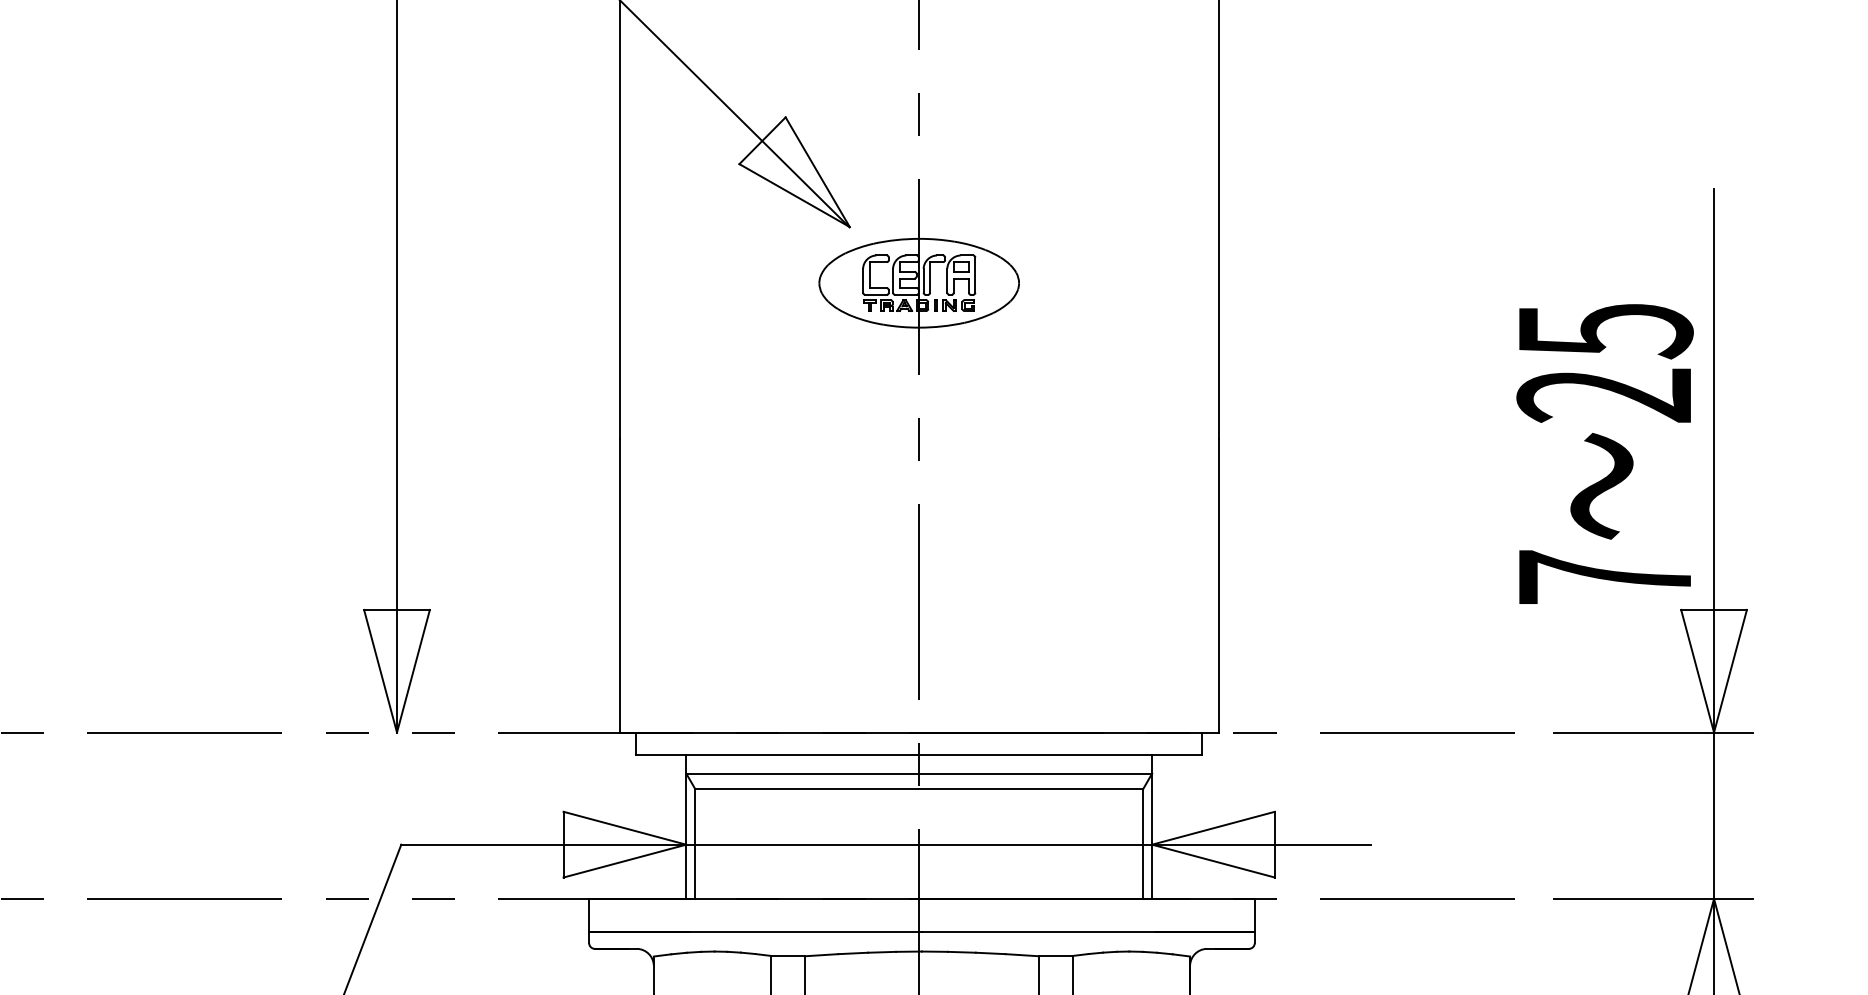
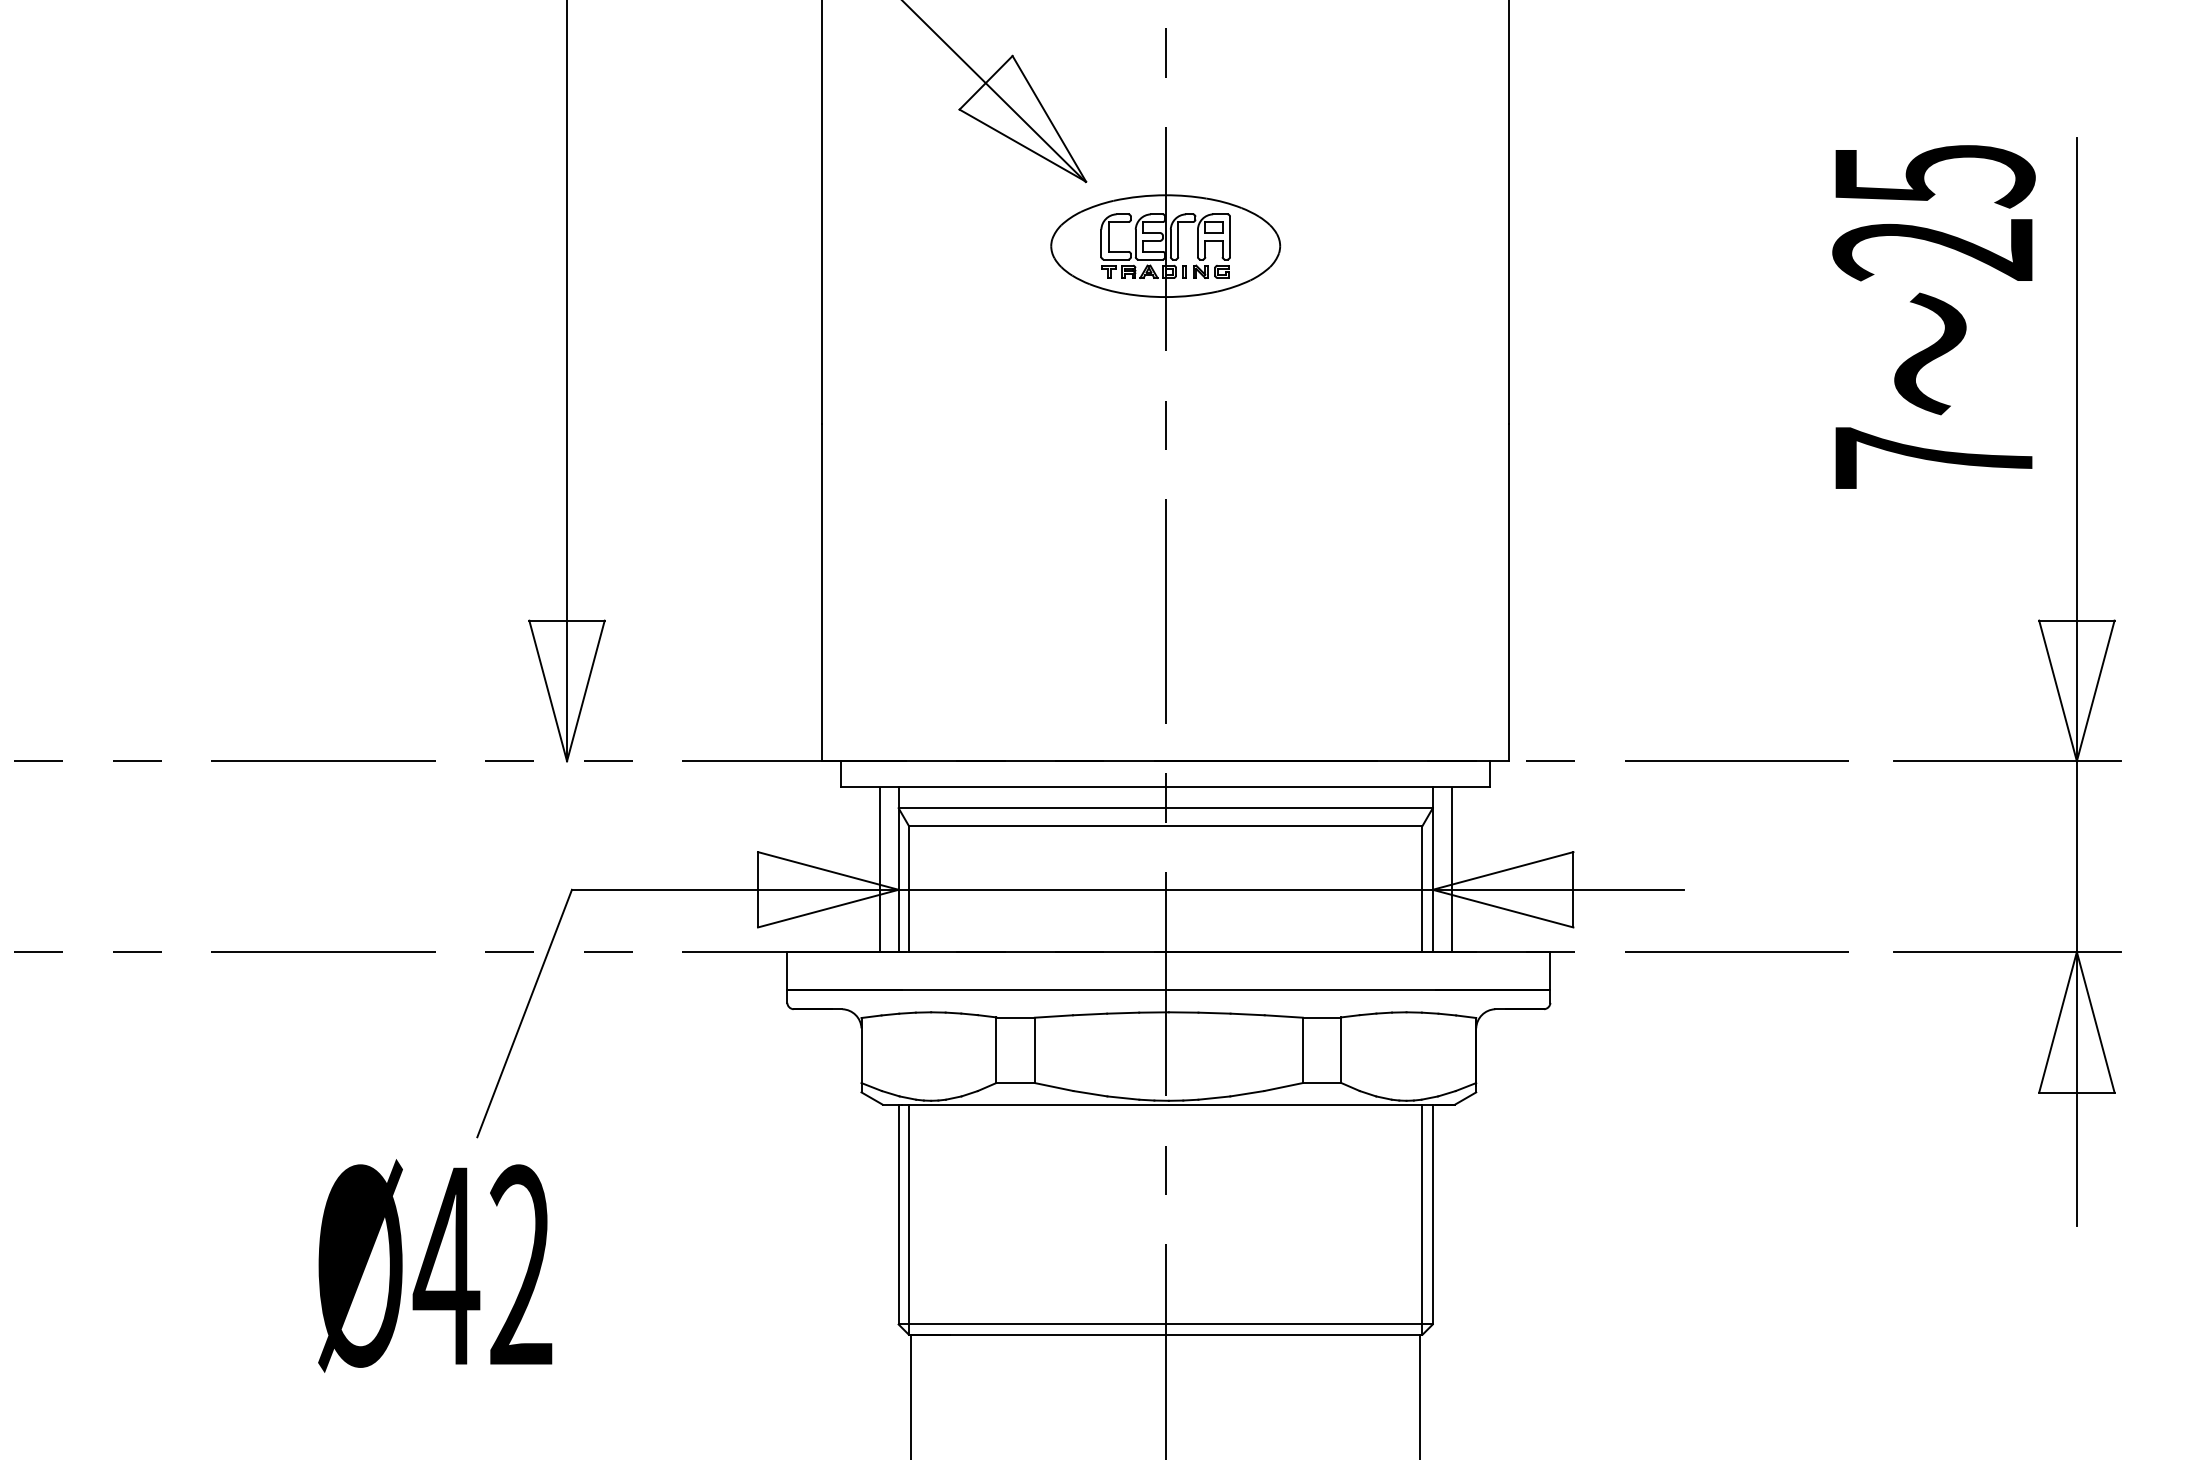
text: (1604, 453) -> (1933, 316), moved
line: (669, 826) -> (879, 869), added
line: (1168, 826) -> (1451, 869), added

